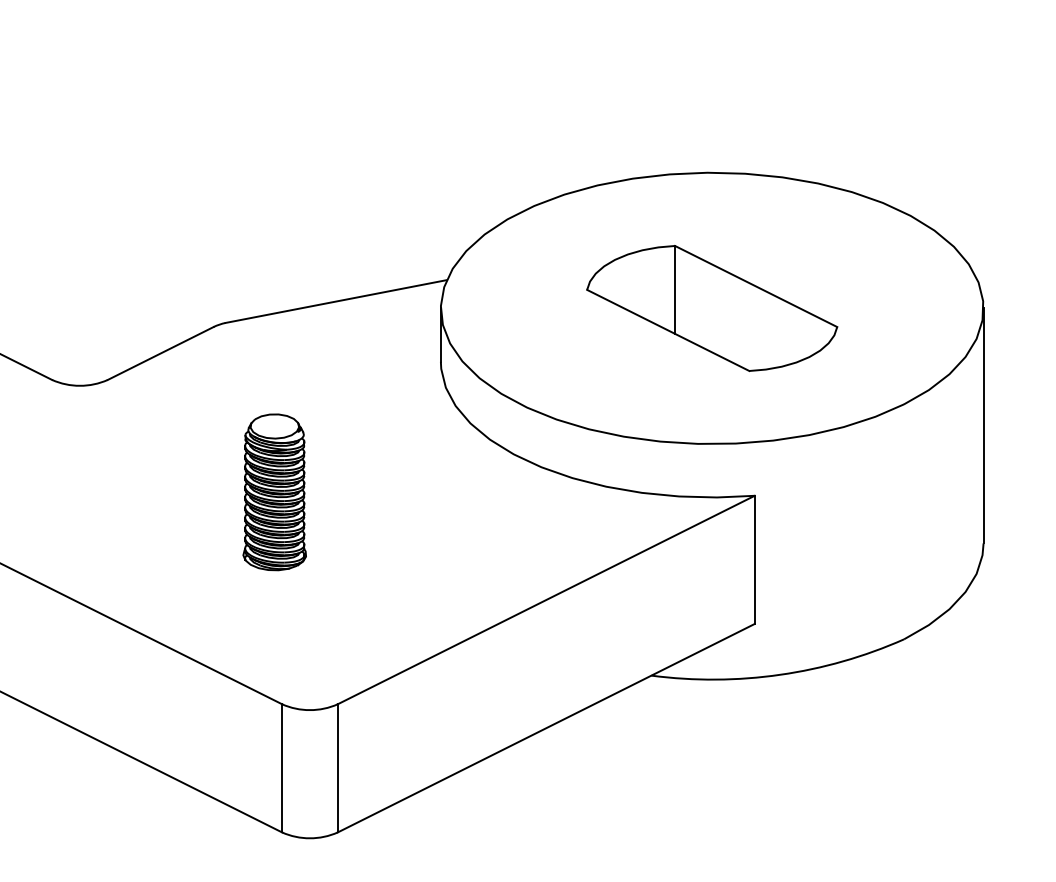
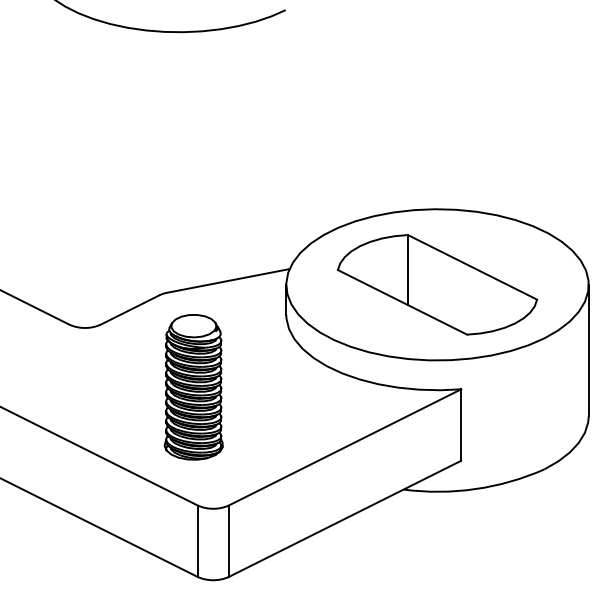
part: (712, 307) -> (437, 284), size x1.43
part: (274, 492) -> (193, 387), size x1.67

